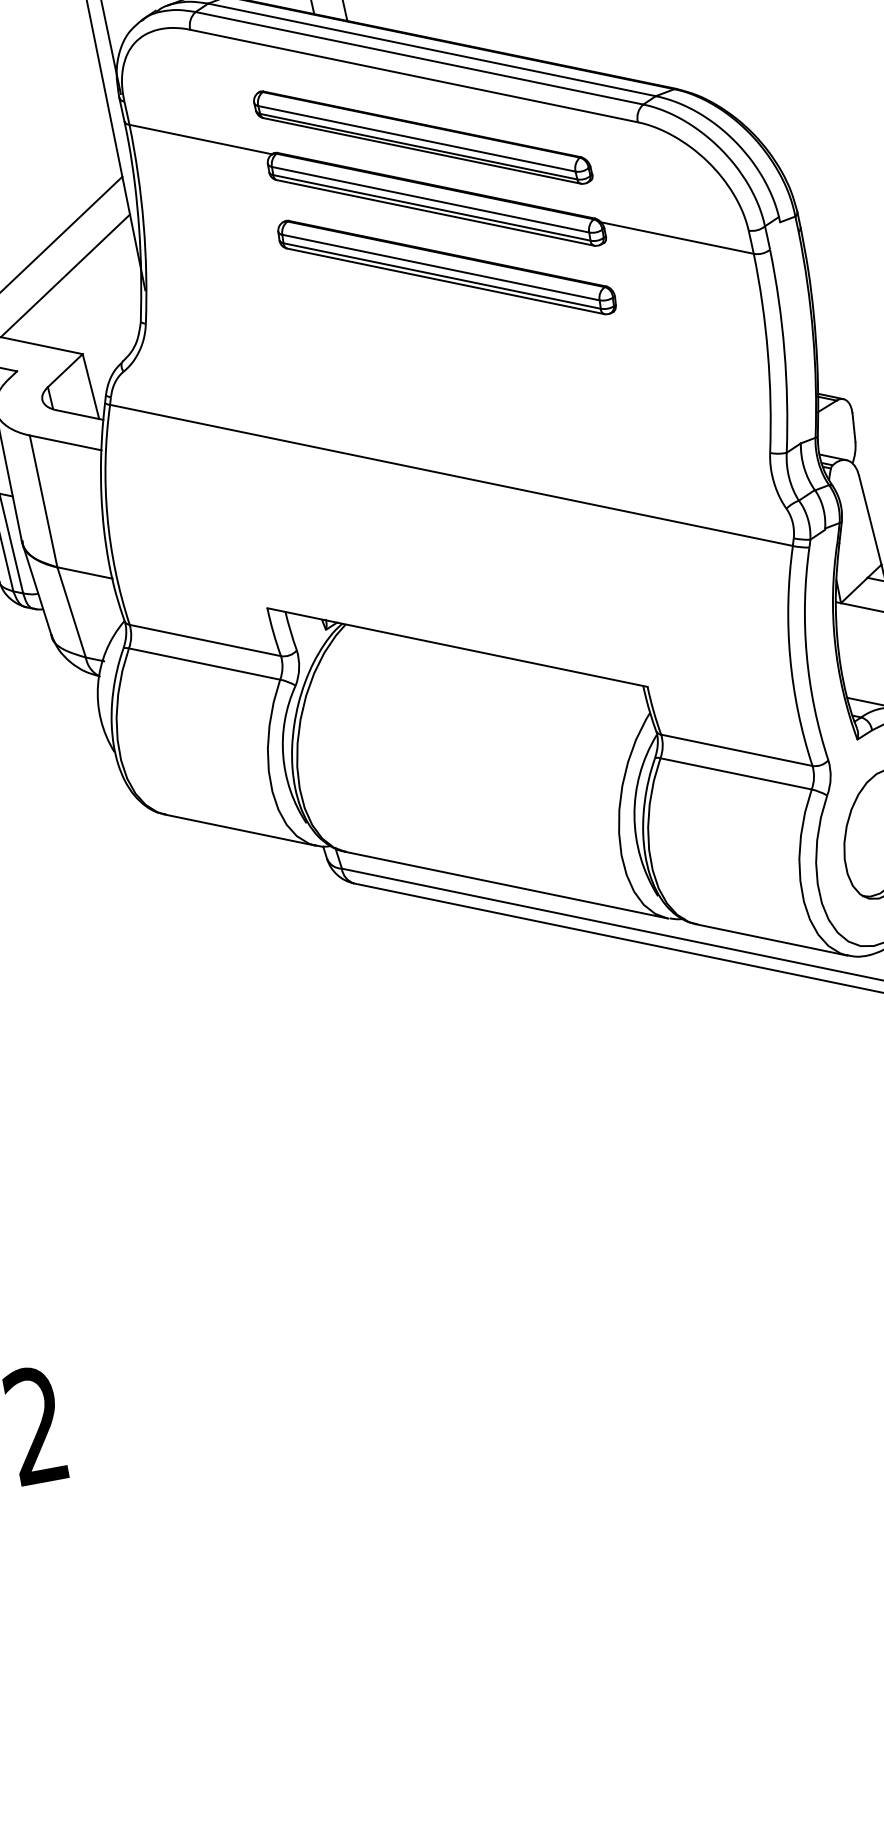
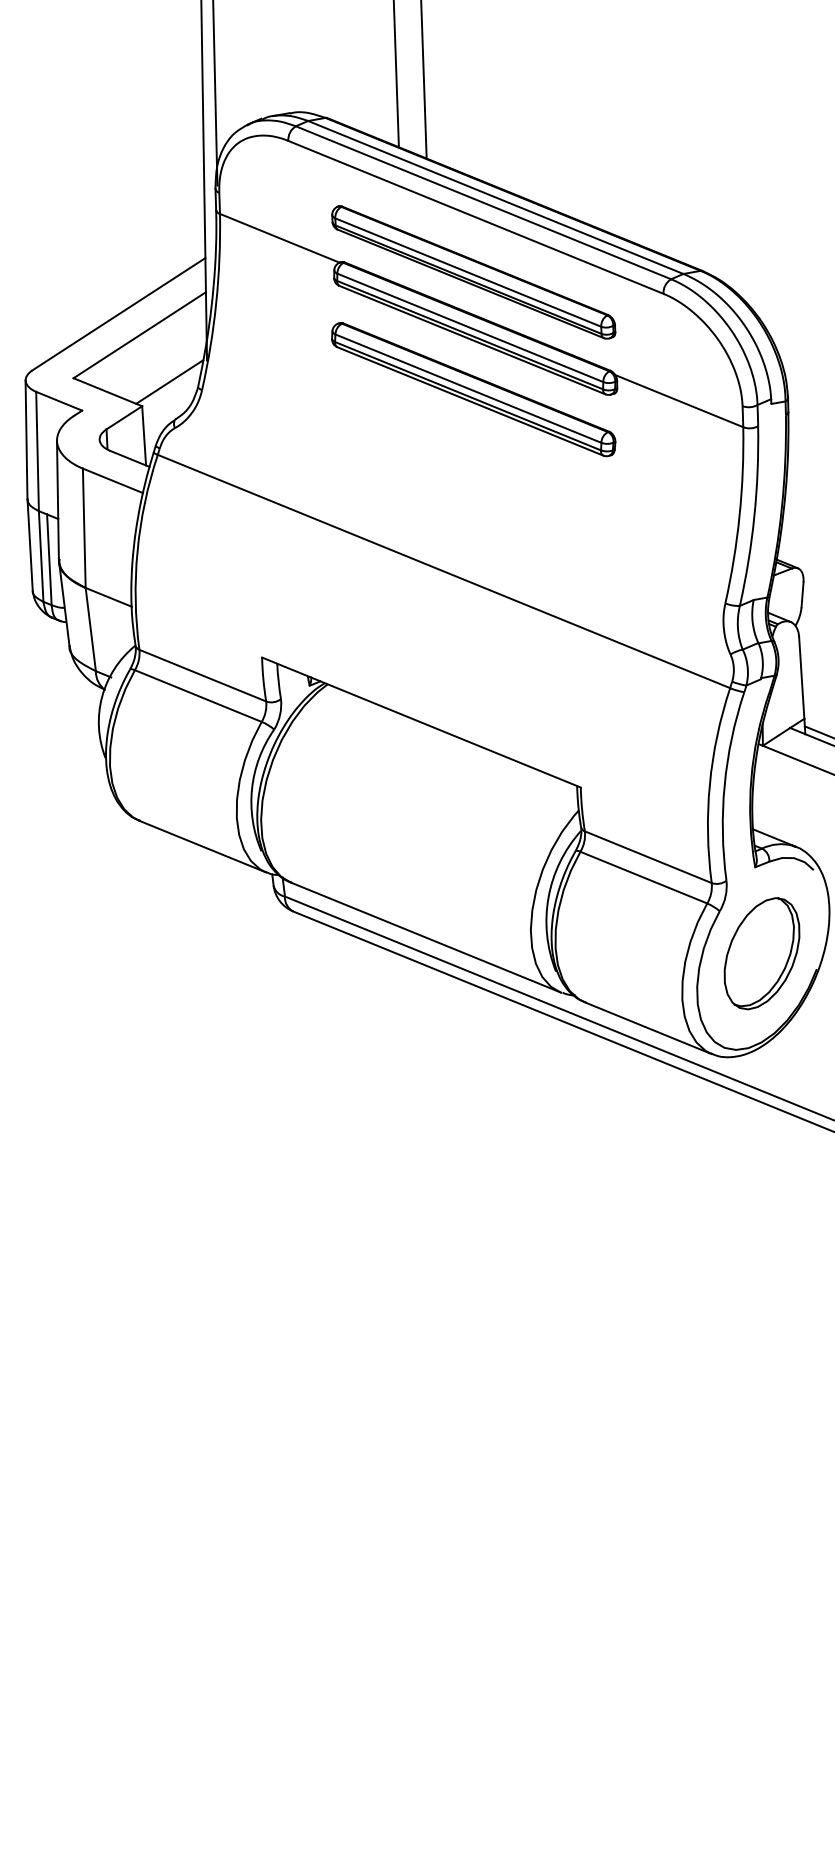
line: (107, 321) -> (169, 381), added

